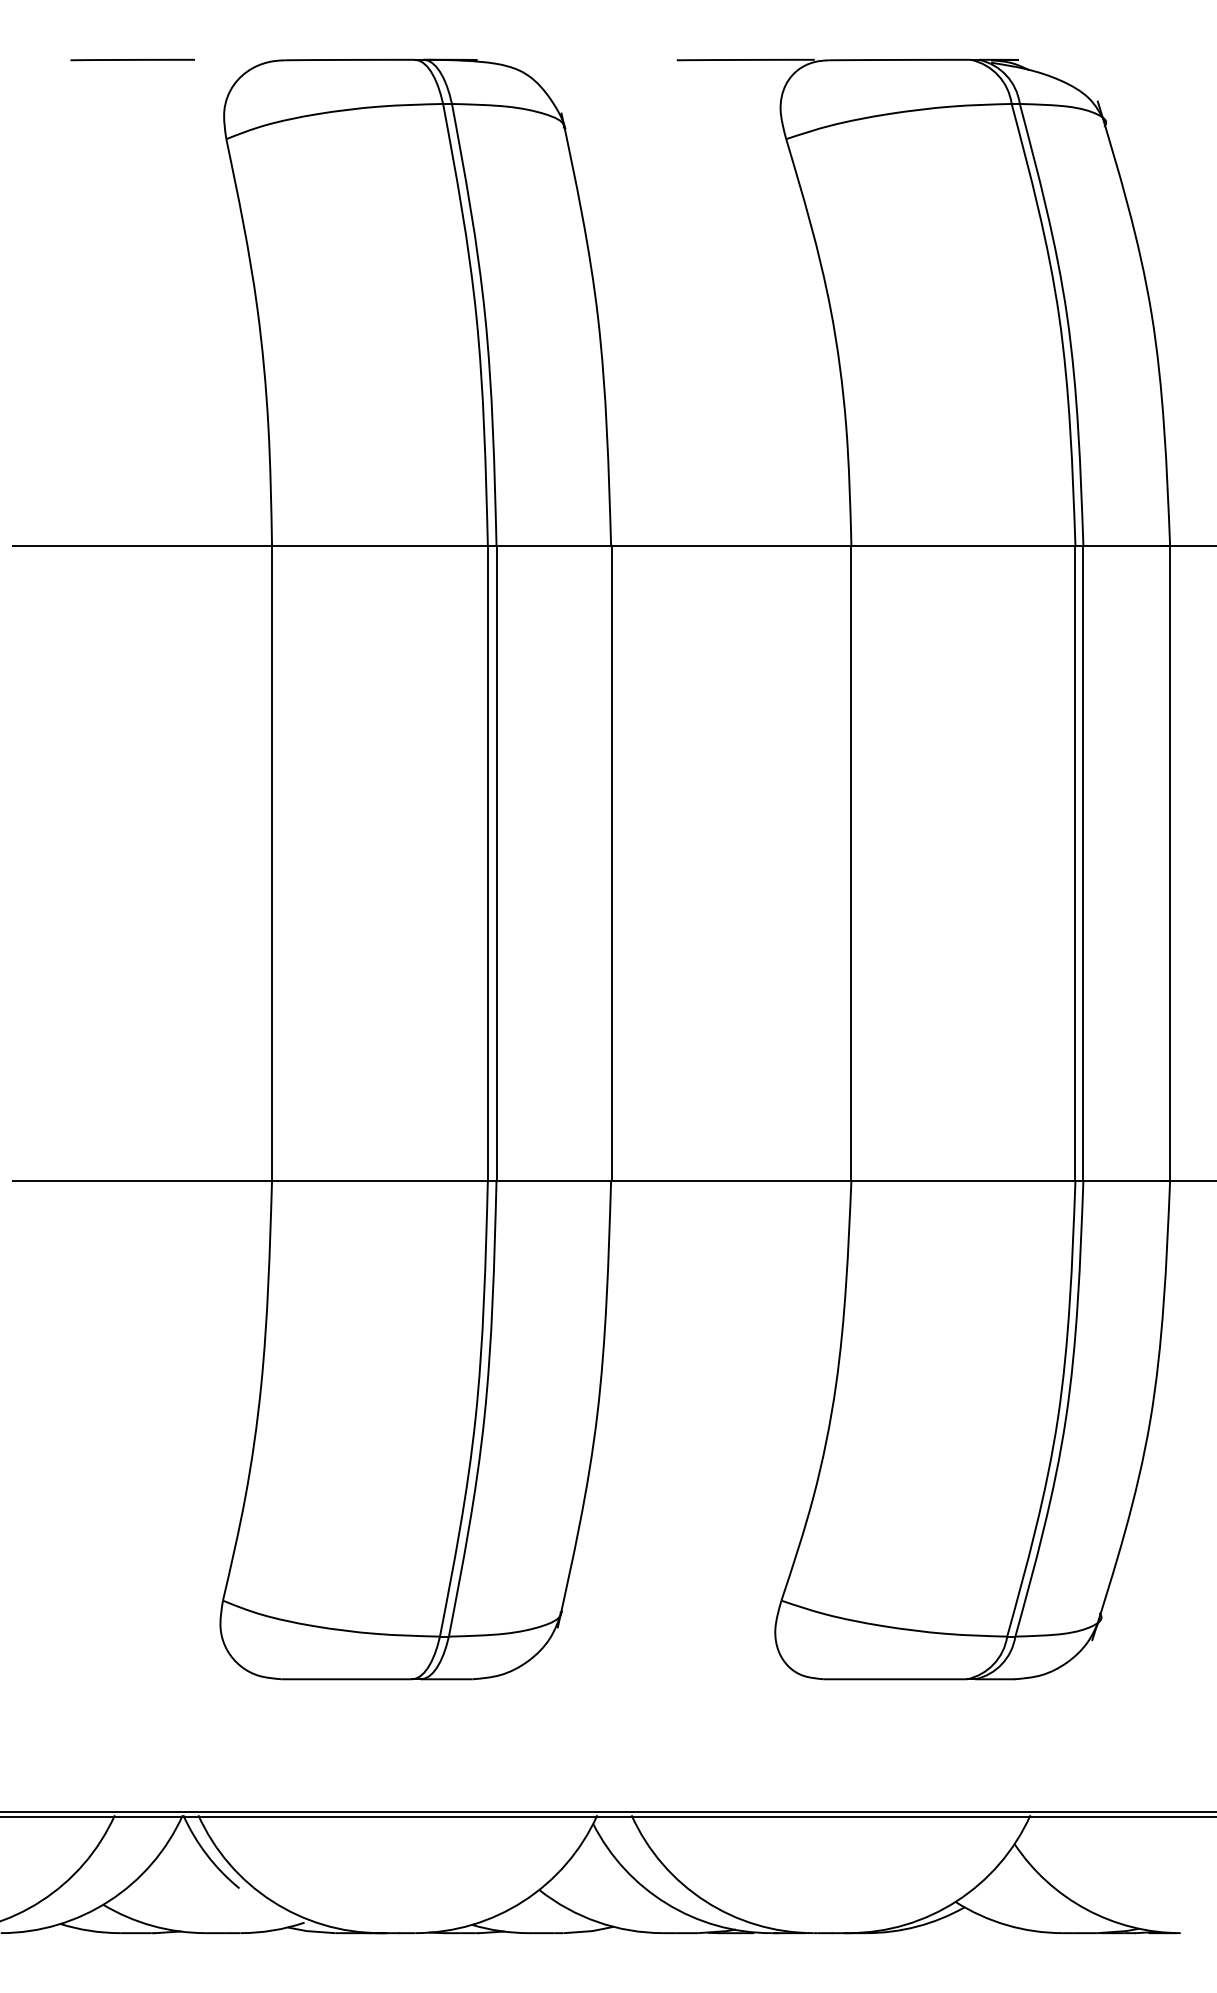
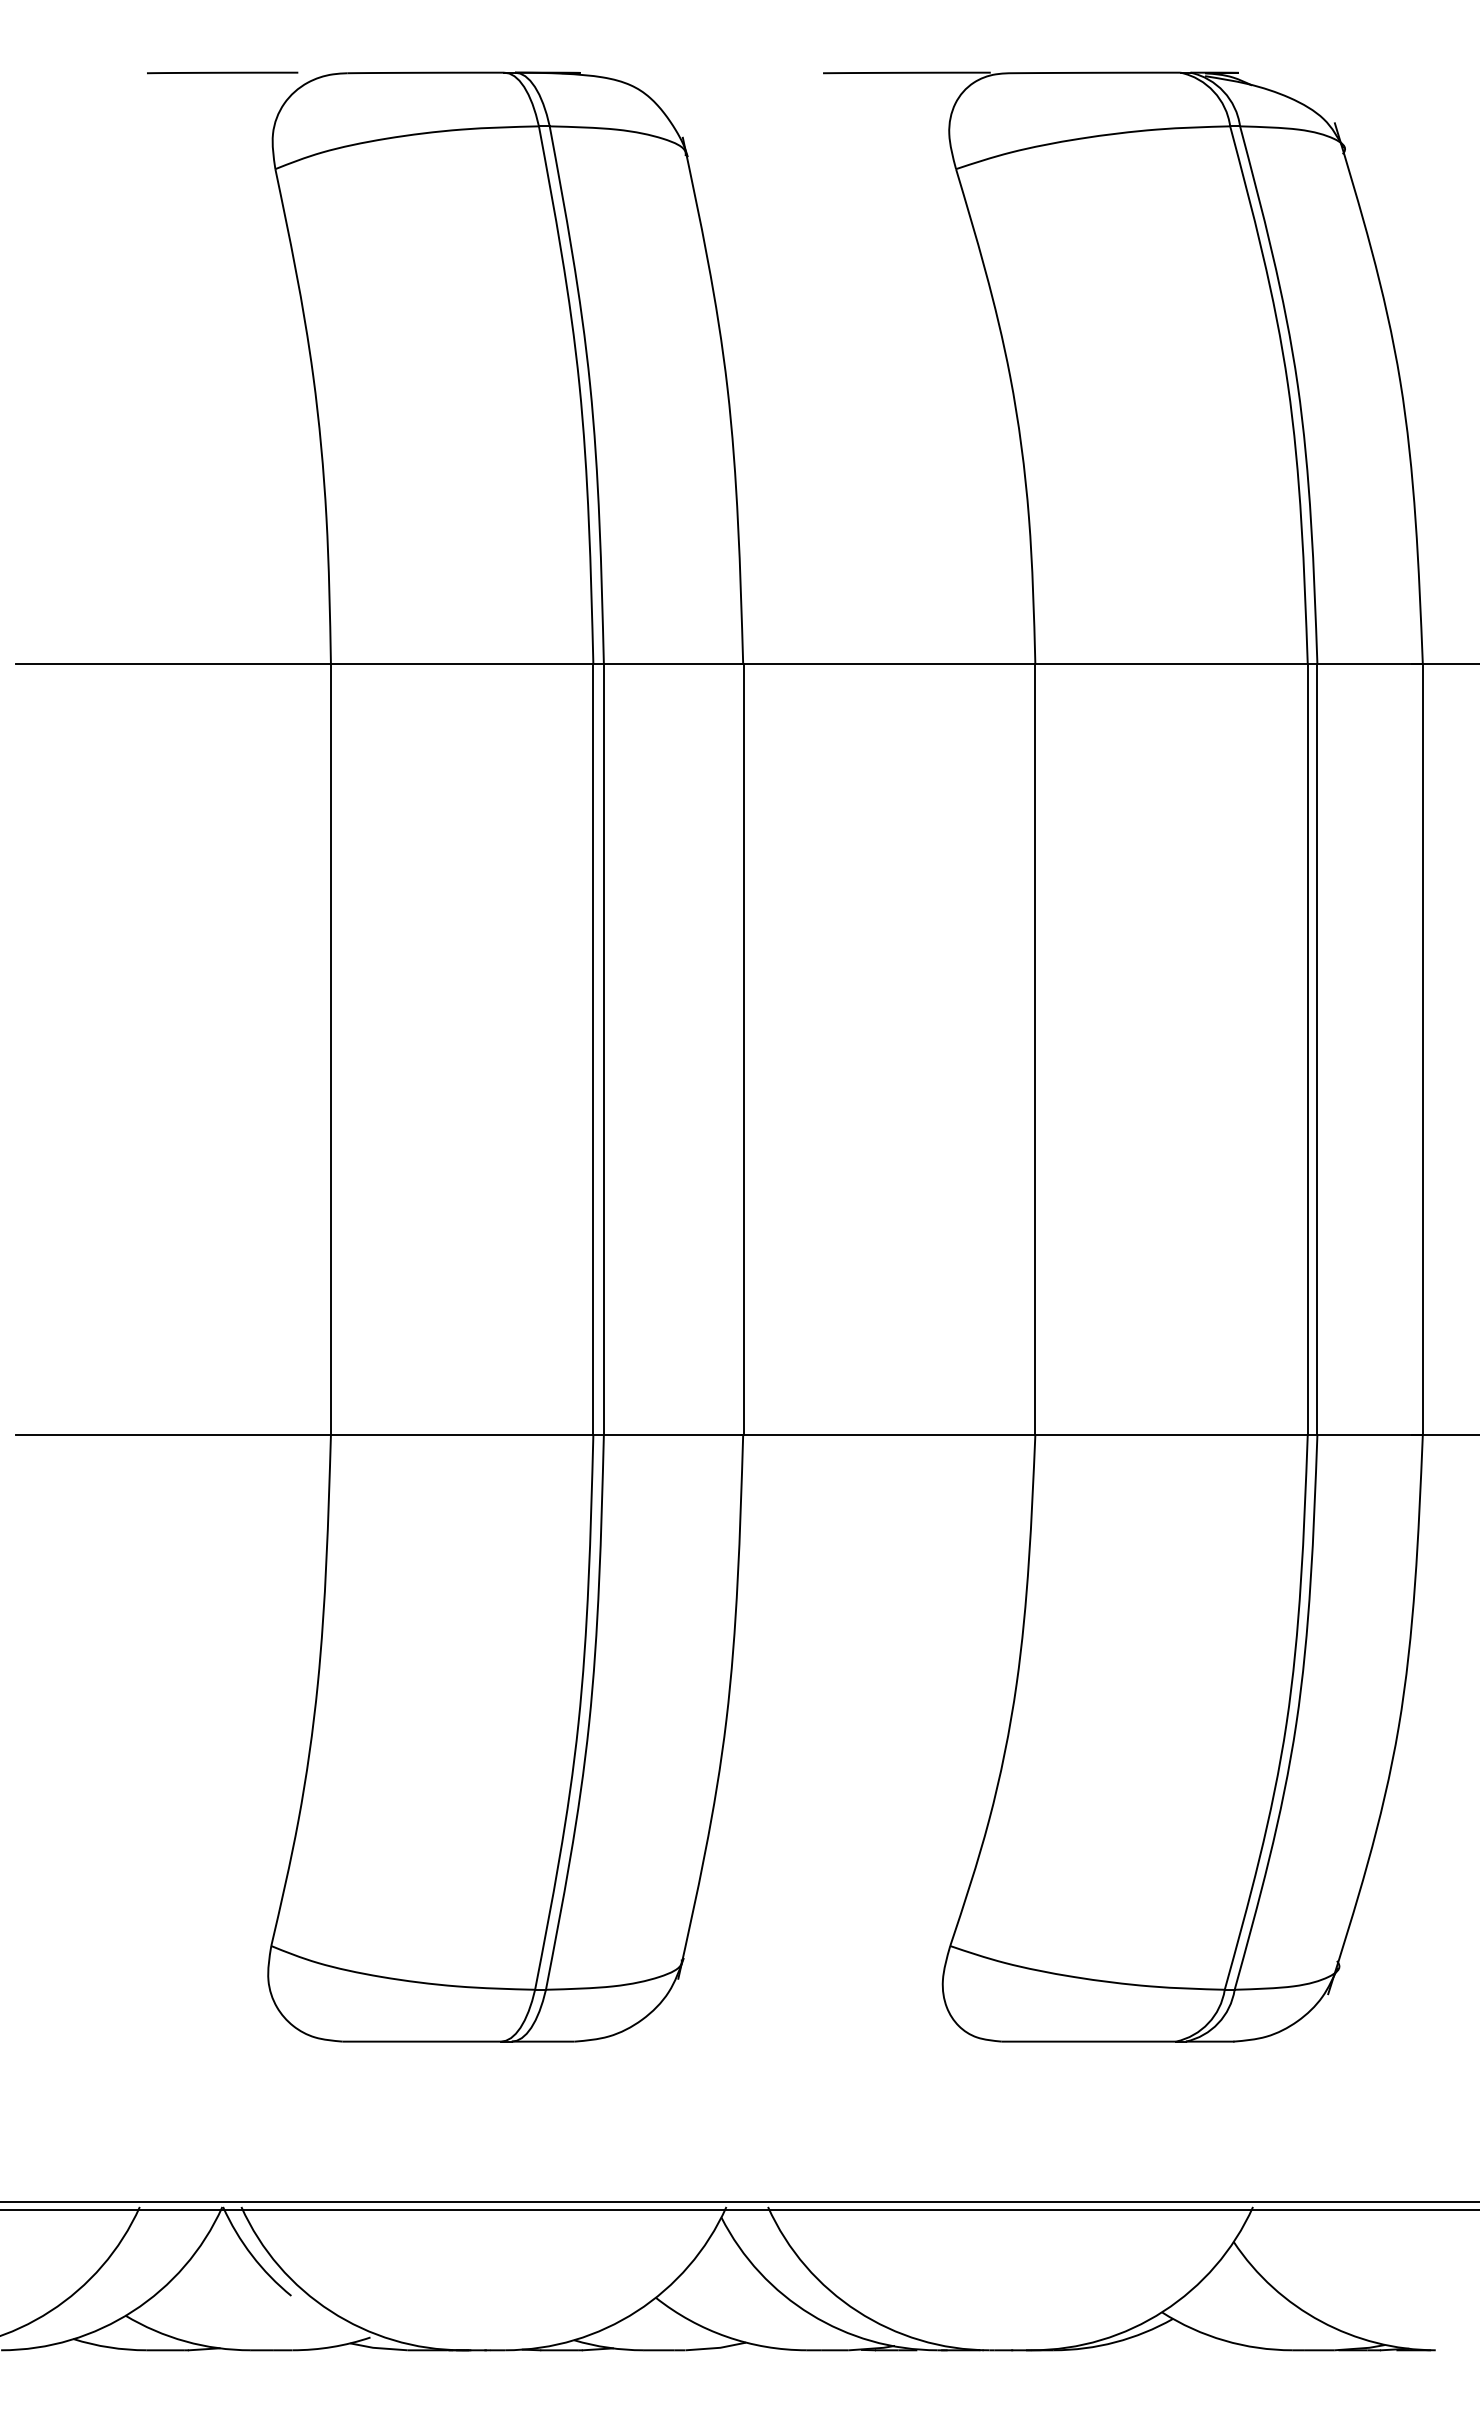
line: (132, 59) -> (222, 72), moved

